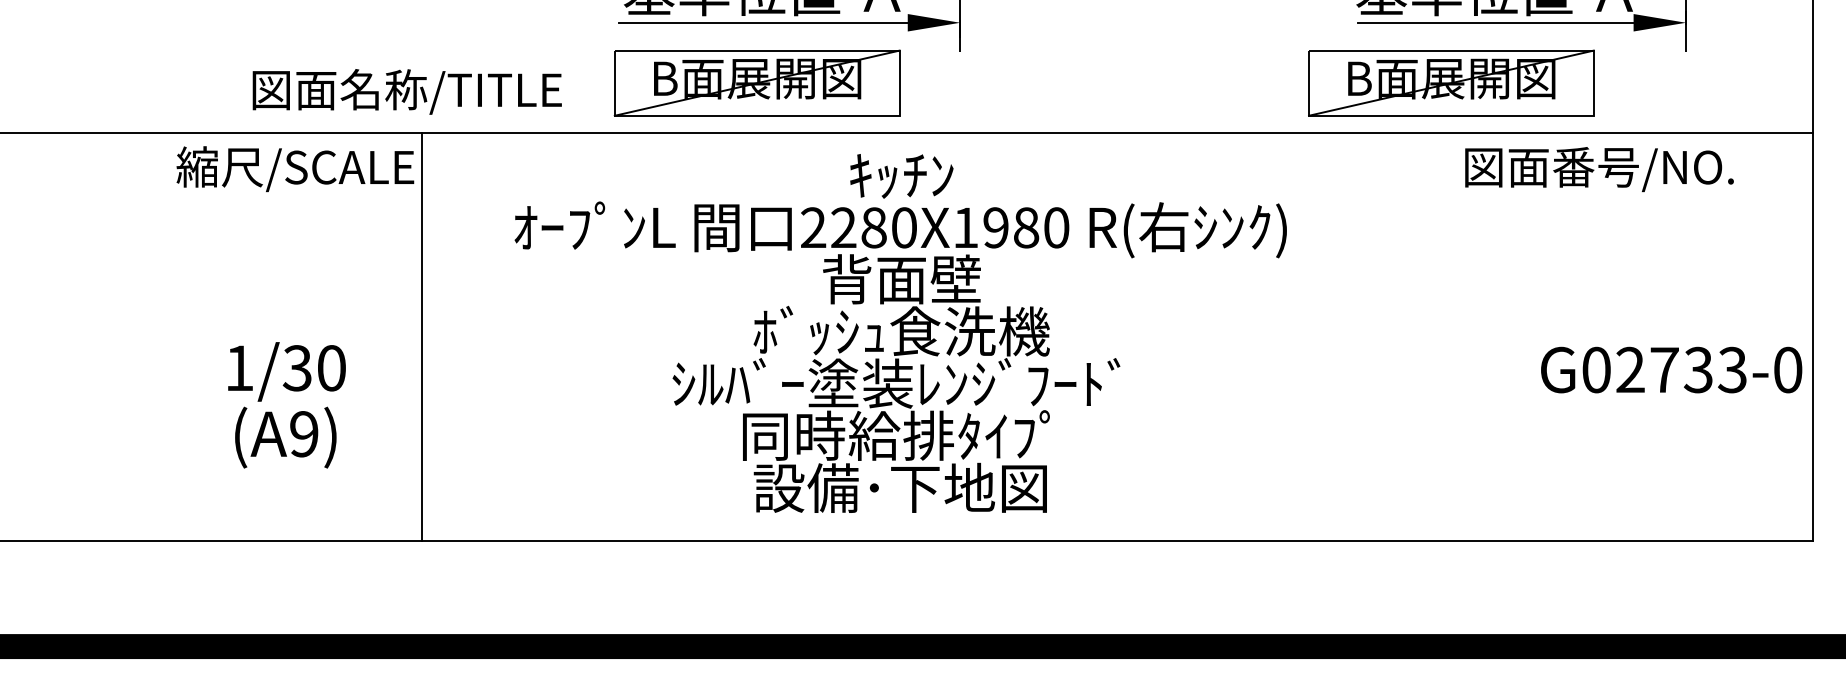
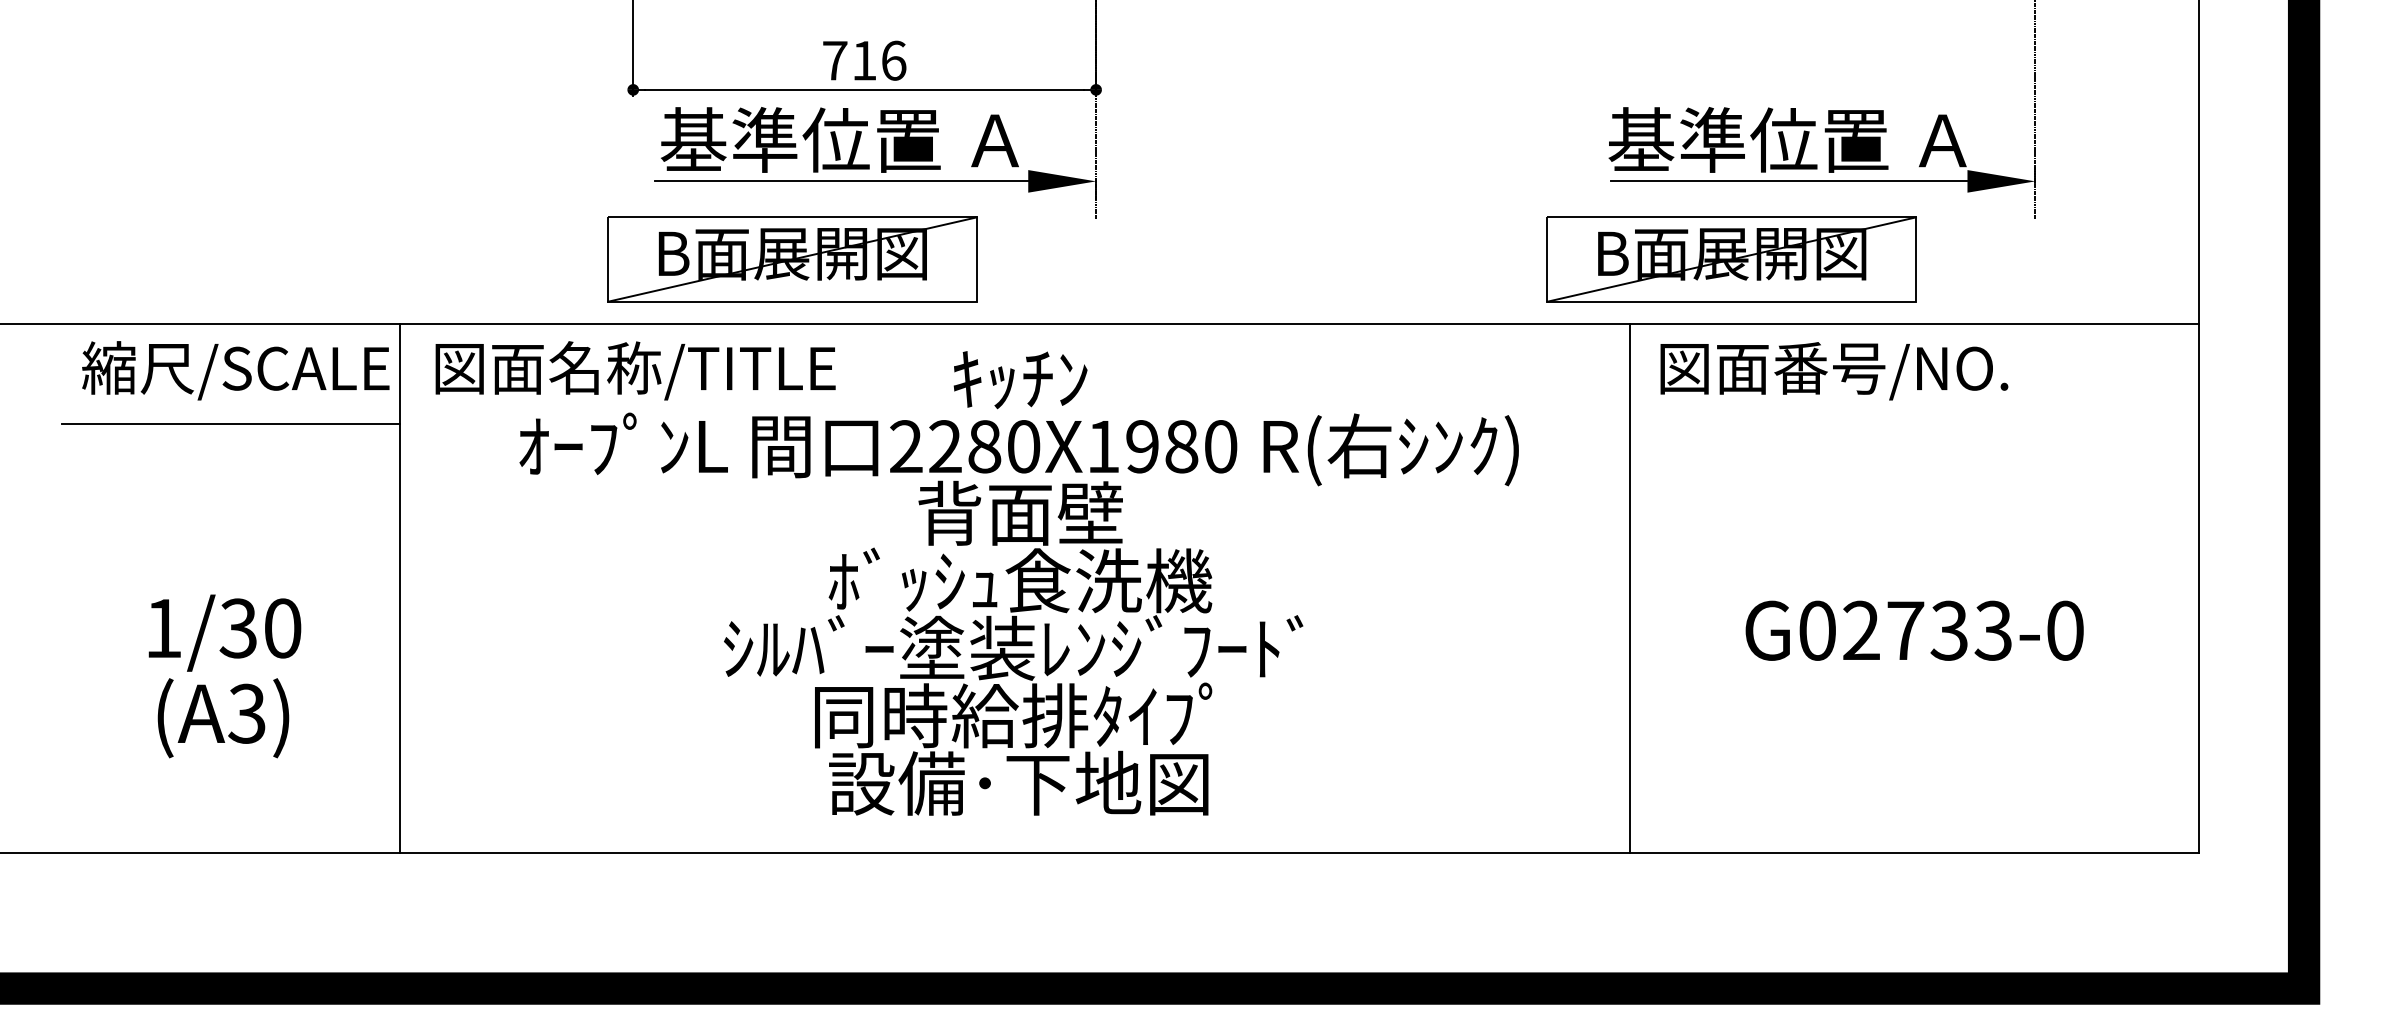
part: (757, 83) -> (792, 259), moved
text: (407, 91) -> (635, 370), moved
text: (1599, 169) -> (1834, 371), moved
line: (291, 210) -> (230, 424), added
line: (1372, 337) -> (1629, 588), added
text: (1671, 369) -> (1914, 630), moved
text: (303, 433) -> (246, 713), (A9) -> (A3)

